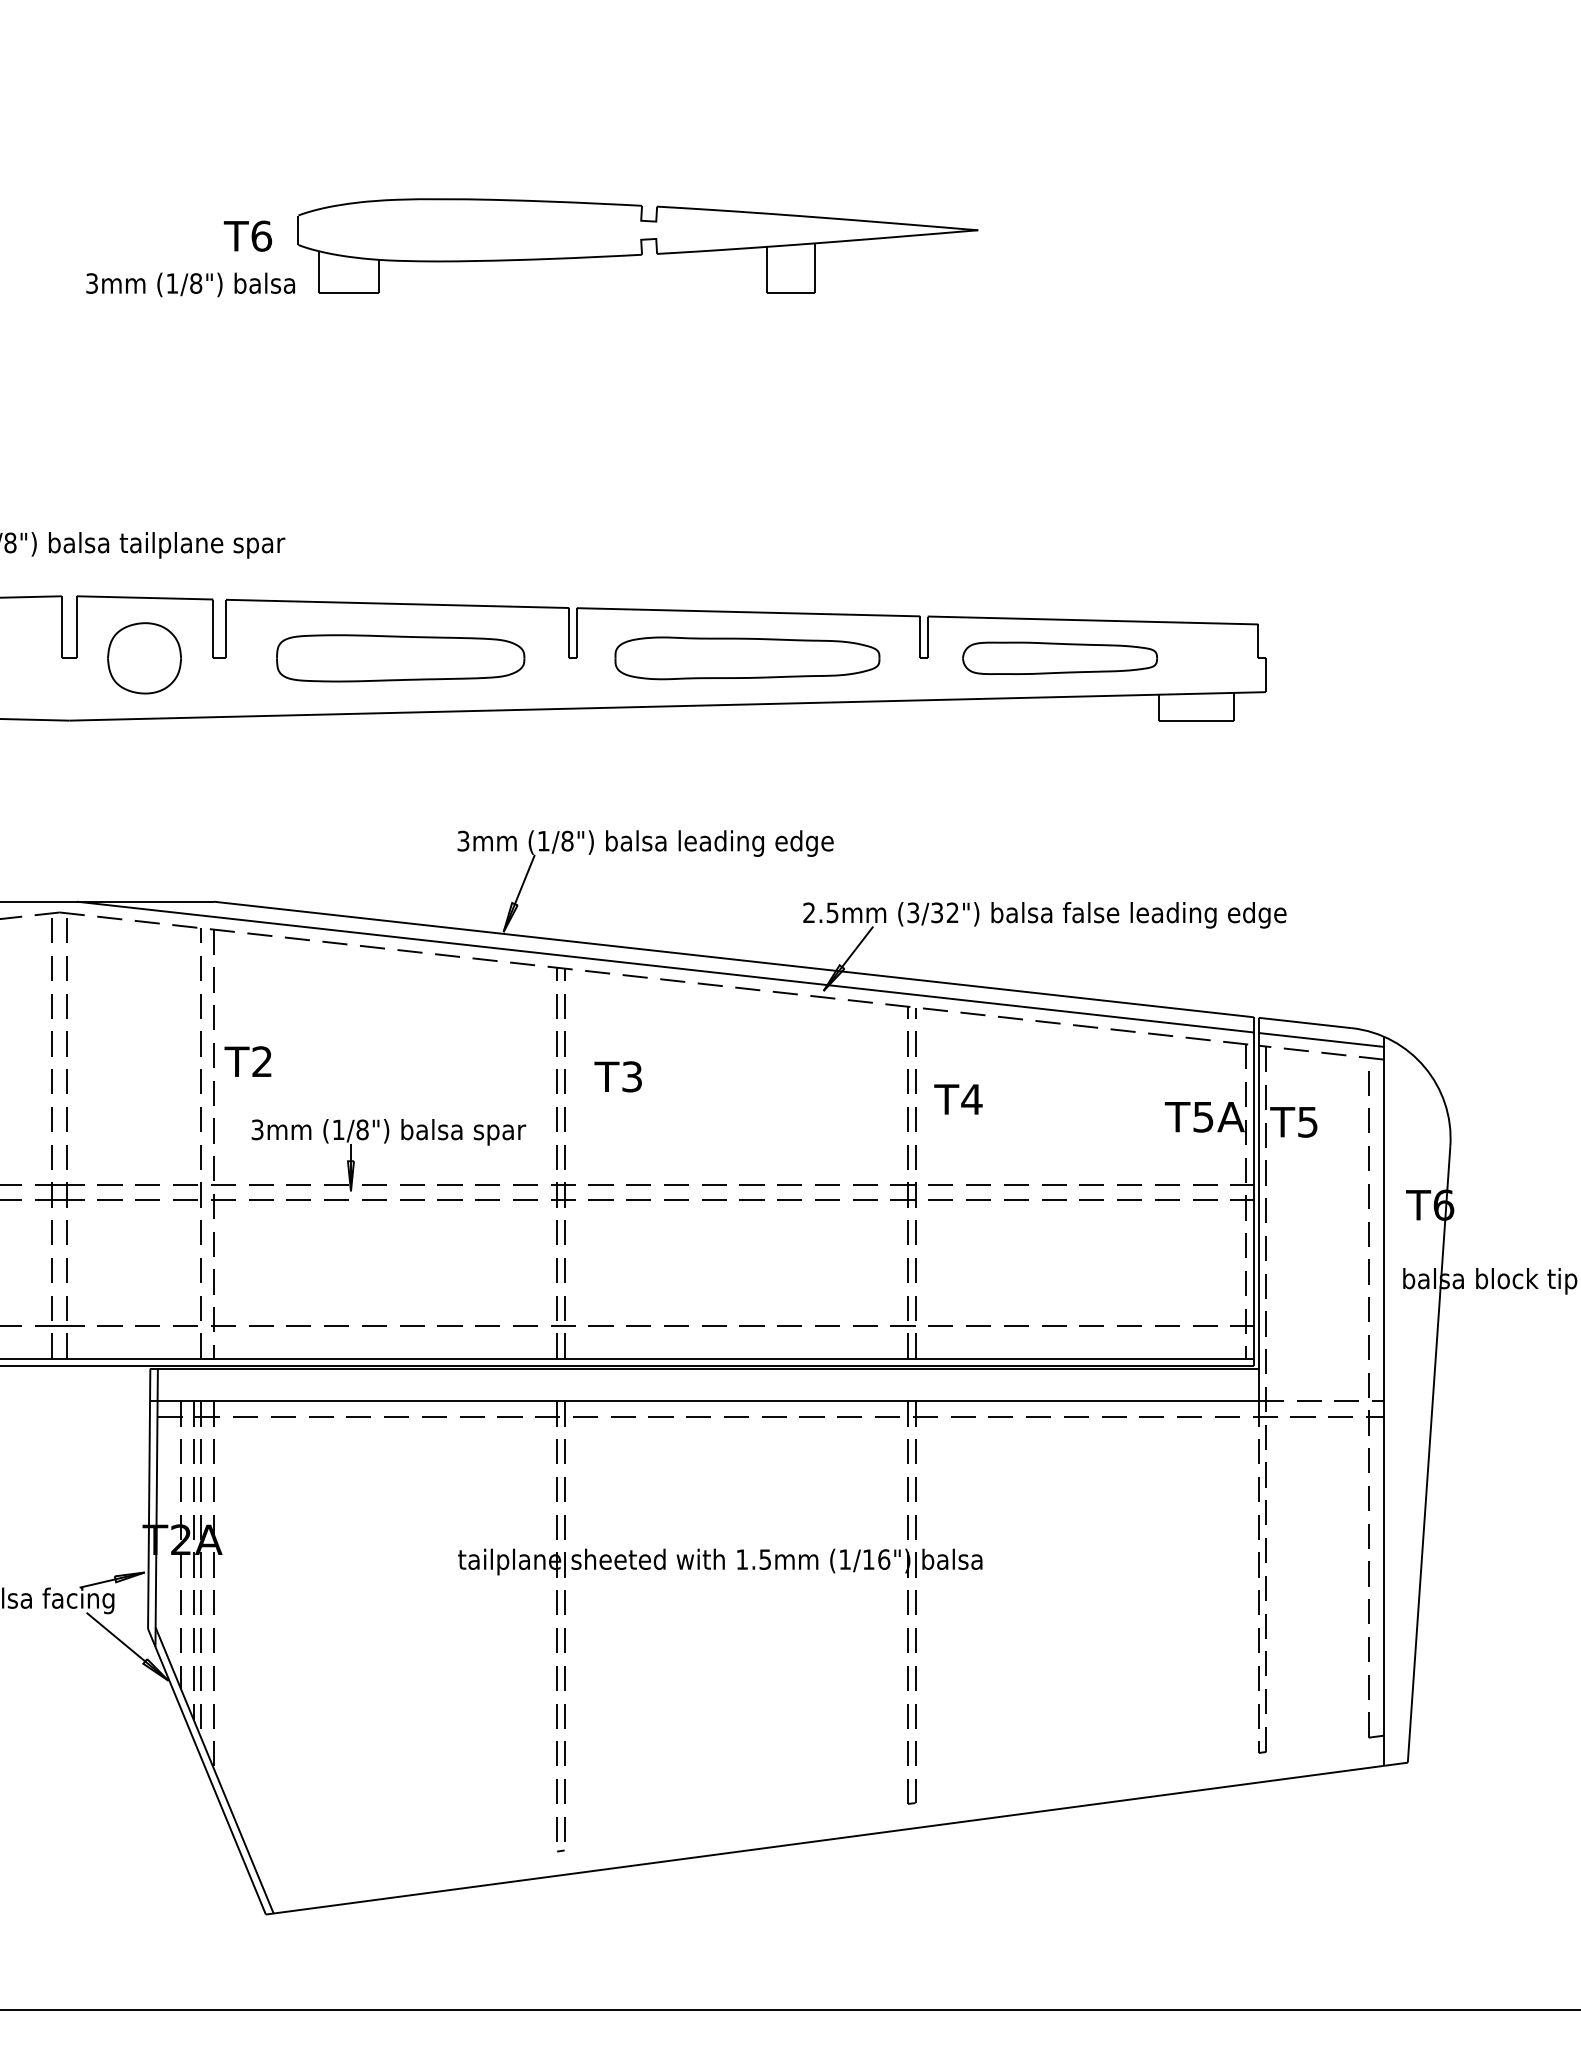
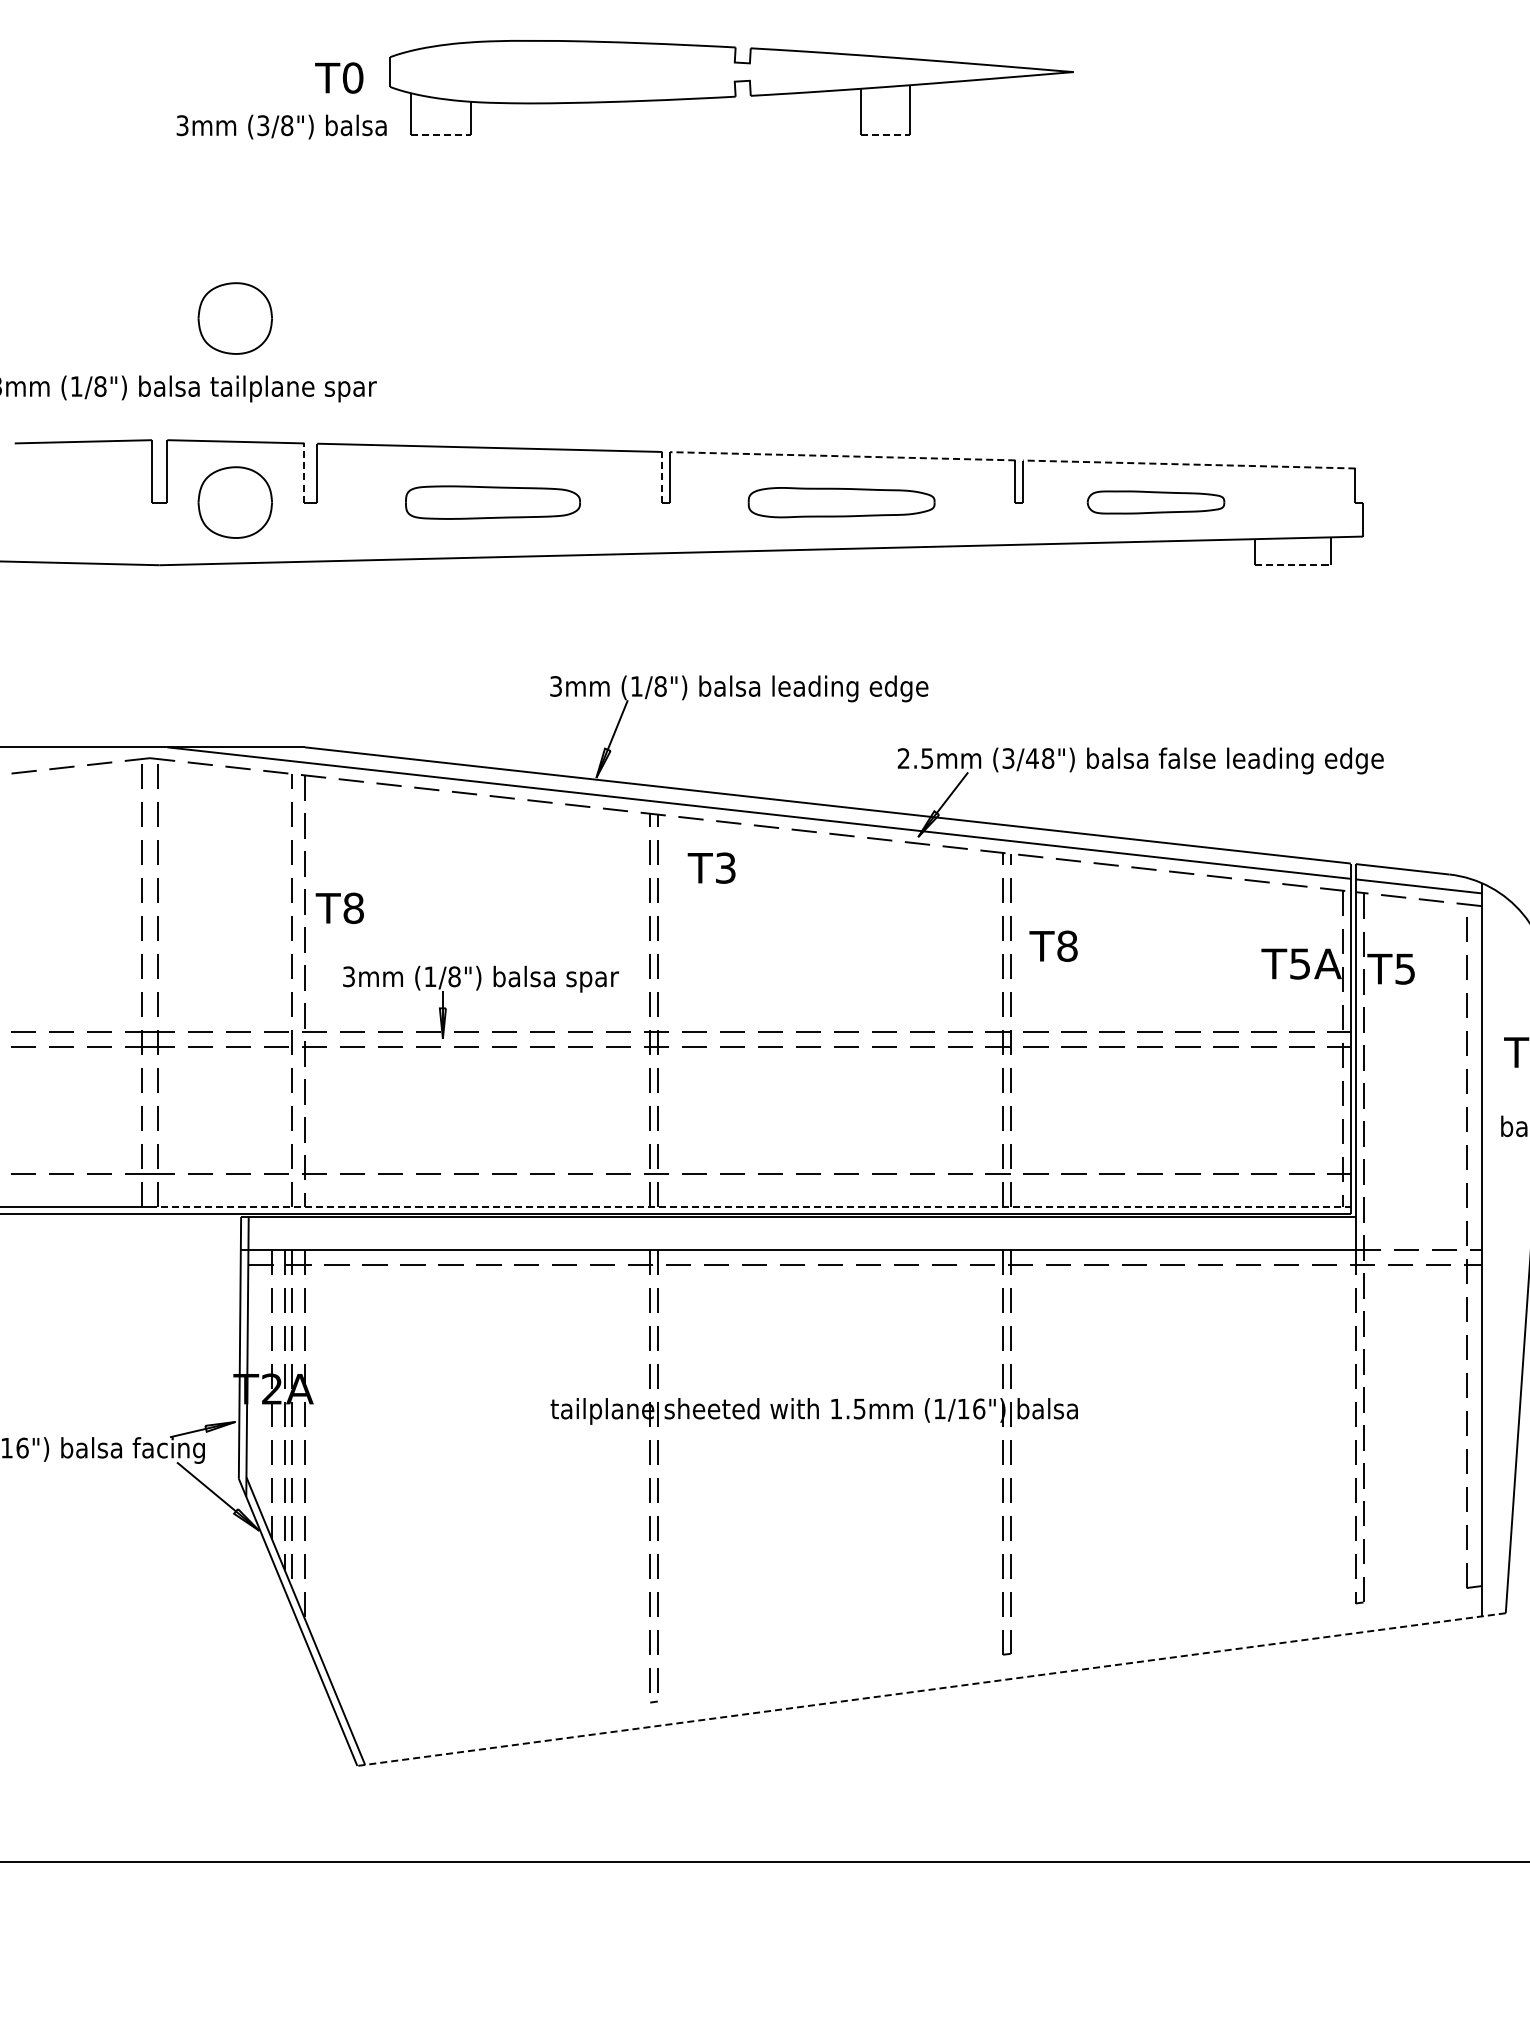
text: (261, 235) -> (352, 77), T6 -> T0
text: (172, 283) -> (263, 125), (1/8") -> (3/8")
line: (349, 292) -> (441, 134), solid -> dashed
line: (791, 292) -> (885, 134), solid -> dashed
part: (144, 475) -> (235, 318), added
line: (748, 612) -> (842, 456), solid -> dashed
line: (1092, 620) -> (1188, 464), solid -> dashed
line: (213, 628) -> (304, 472), solid -> dashed
line: (569, 632) -> (662, 476), solid -> dashed
part: (1059, 657) -> (1155, 501), size x0.7
part: (400, 658) -> (492, 502), size x0.7
part: (747, 658) -> (841, 502), size x0.7
line: (1196, 720) -> (1293, 565), solid -> dashed
text: (944, 912) -> (1039, 758), (3/32") -> (3/48")
text: (262, 1061) -> (353, 908), T2 -> T8
text: (617, 1076) -> (710, 867), moved
text: (971, 1099) -> (1066, 946), T4 -> T8
line: (657, 1358) -> (751, 1206), solid -> dashed
line: (836, 1838) -> (931, 1689), solid -> dashed

